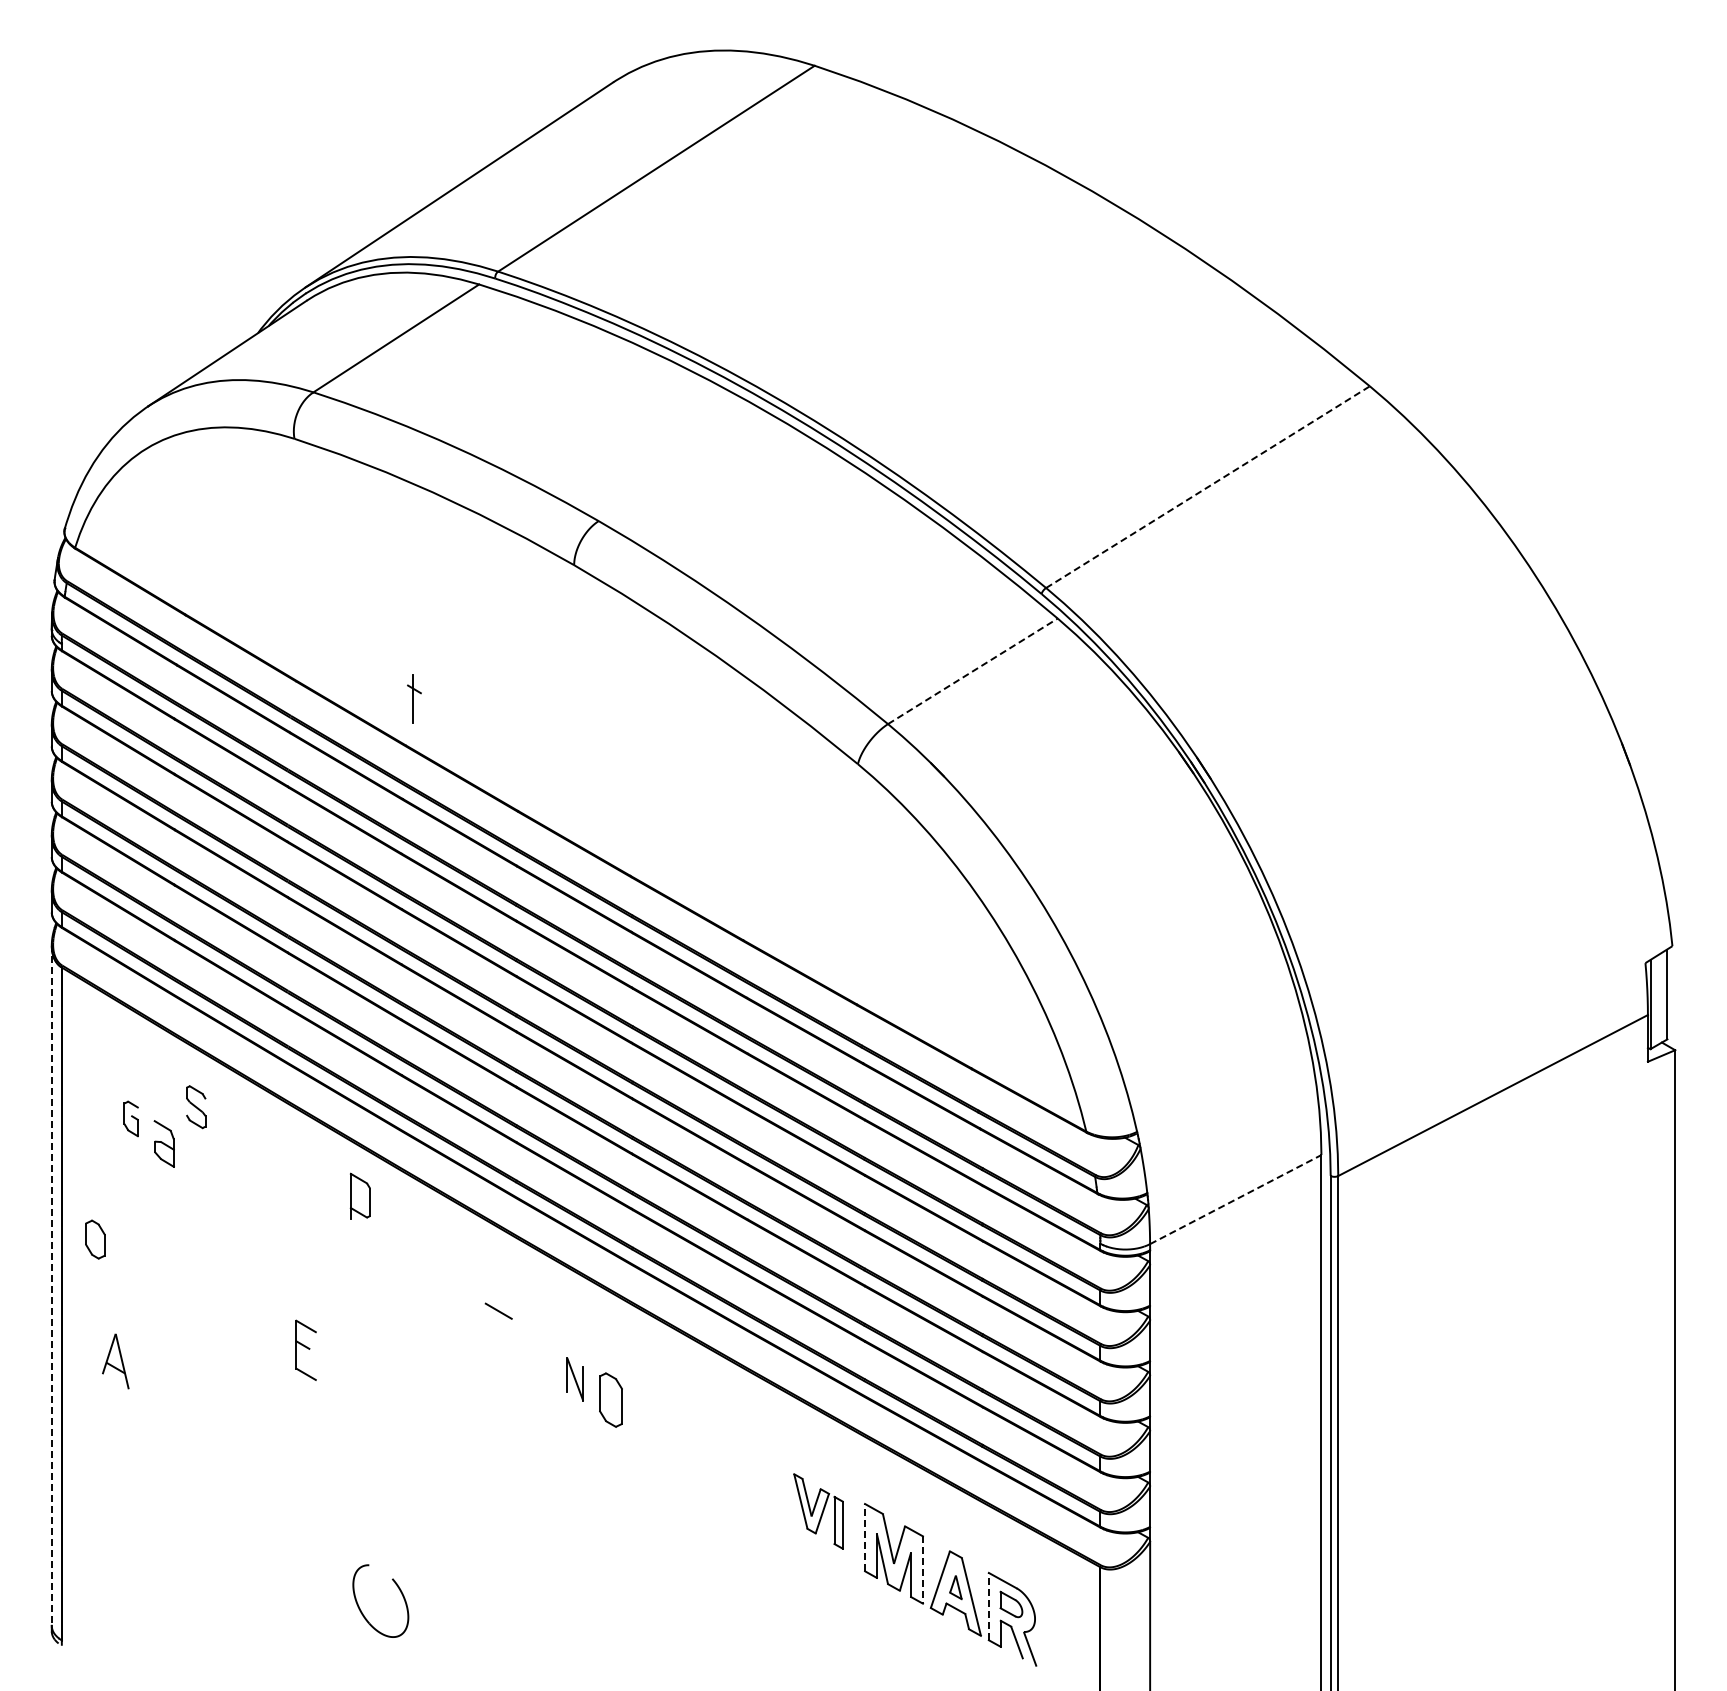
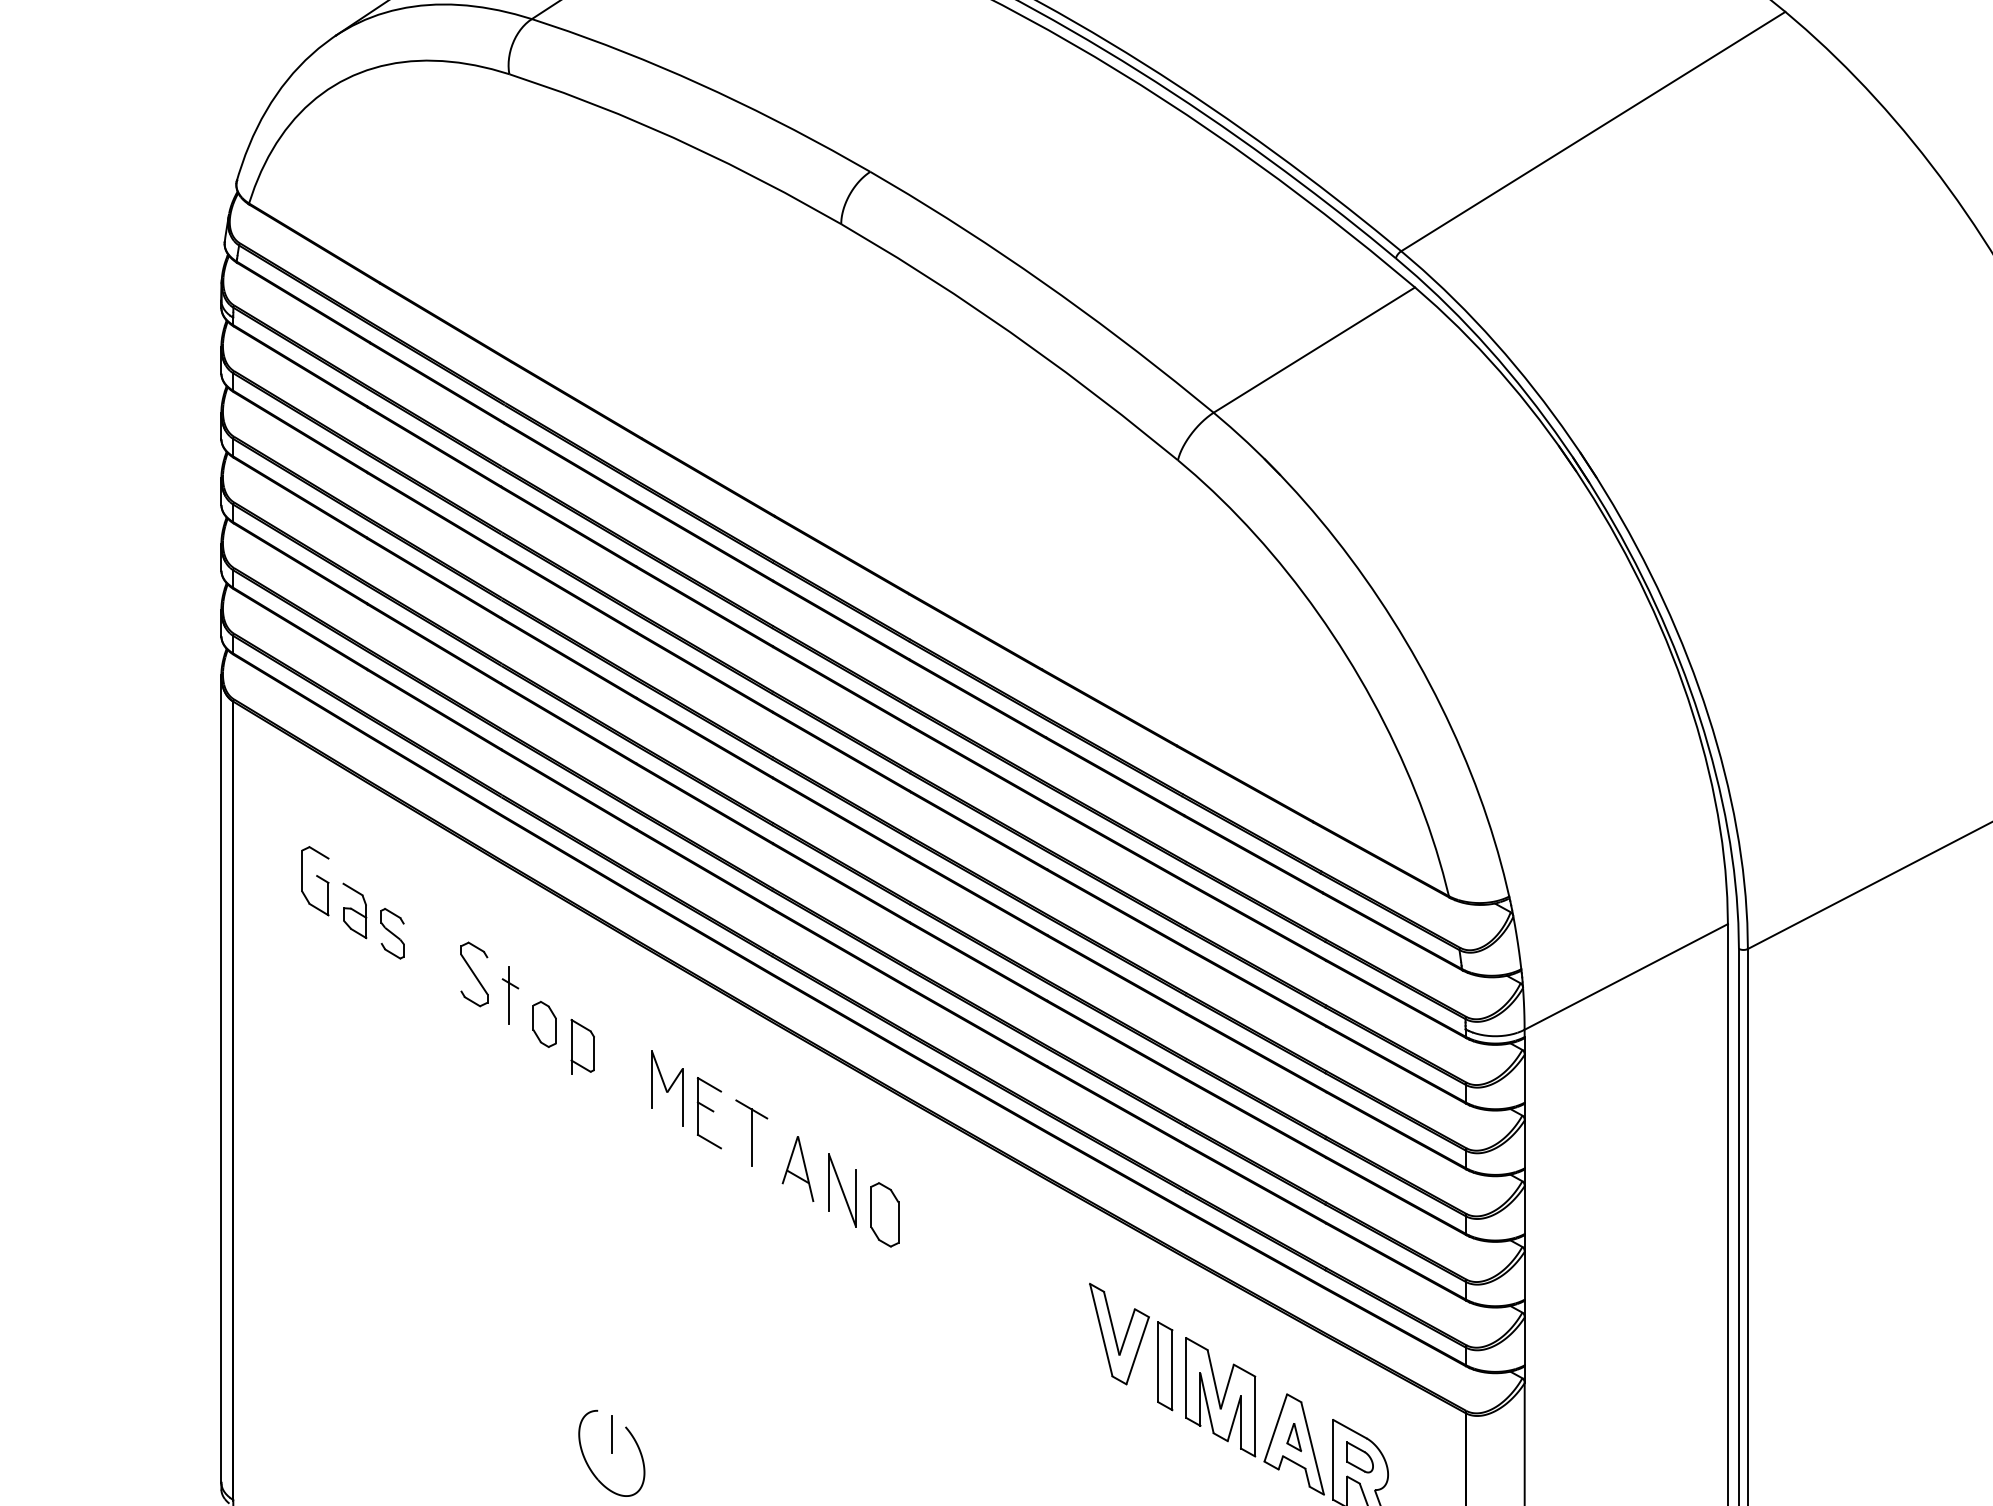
line: (1208, 487) -> (1593, 131), dashed -> solid
line: (972, 671) -> (1313, 350), dashed -> solid
part: (414, 698) -> (510, 994), moved
part: (196, 1107) -> (393, 934), moved
part: (131, 1118) -> (315, 880), size x1.67
part: (359, 1195) -> (581, 1045), moved
part: (264, 1197) -> (473, 974), added
line: (1235, 1199) -> (1625, 976), dashed -> solid
part: (95, 1239) -> (544, 1024), moved
line: (51, 1286) -> (221, 1080), dashed -> solid
part: (427, 1293) -> (667, 1088), added
line: (498, 1335) -> (751, 1138), added
part: (305, 1349) -> (708, 1112), moved
part: (115, 1361) -> (797, 1169), moved
part: (575, 1379) -> (842, 1190), size x1.43
part: (818, 1511) -> (1131, 1347), size x1.43
line: (865, 1537) -> (1186, 1377), dashed -> solid
line: (922, 1570) -> (1254, 1417), dashed -> solid
line: (380, 1585) -> (611, 1434), added
line: (988, 1606) -> (1332, 1459), dashed -> solid

